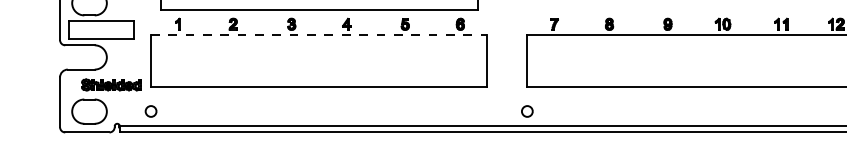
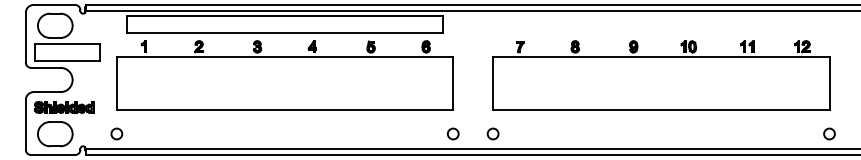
line: (319, 34) -> (285, 57), dashed -> solid
part: (111, 84) -> (64, 107), moved
circle: (487, 110) -> (453, 133), added

